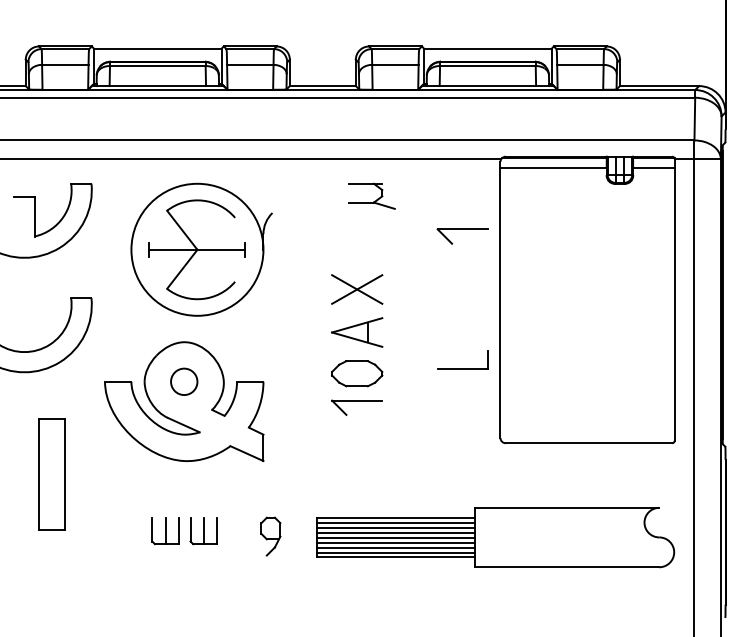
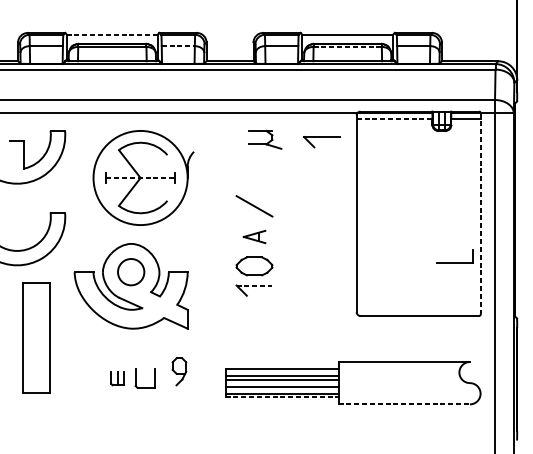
line: (157, 48) -> (112, 34), solid -> dashed
line: (250, 64) -> (178, 45), solid -> dashed
line: (487, 66) -> (347, 47), solid -> dashed
line: (554, 167) -> (395, 119), solid -> dashed
part: (462, 229) -> (321, 137), moved
line: (197, 249) -> (140, 177), solid -> dashed
line: (357, 289) -> (254, 206), removed
line: (674, 299) -> (480, 213), solid -> dashed
part: (357, 332) -> (254, 236), size x0.6
part: (462, 368) -> (455, 262), moved
circle: (184, 381) -> (131, 271), size x1.4
line: (357, 400) -> (254, 285), solid -> dashed
part: (51, 474) -> (36, 338), size x1.4
line: (395, 522) -> (281, 372), removed
line: (203, 530) -> (144, 378), removed
part: (165, 531) -> (117, 378), size x0.7
part: (270, 536) -> (179, 371), moved
line: (395, 537) -> (281, 383), removed
line: (395, 547) -> (281, 390), removed
line: (396, 557) -> (282, 397), solid -> dashed
line: (567, 567) -> (404, 404), solid -> dashed

